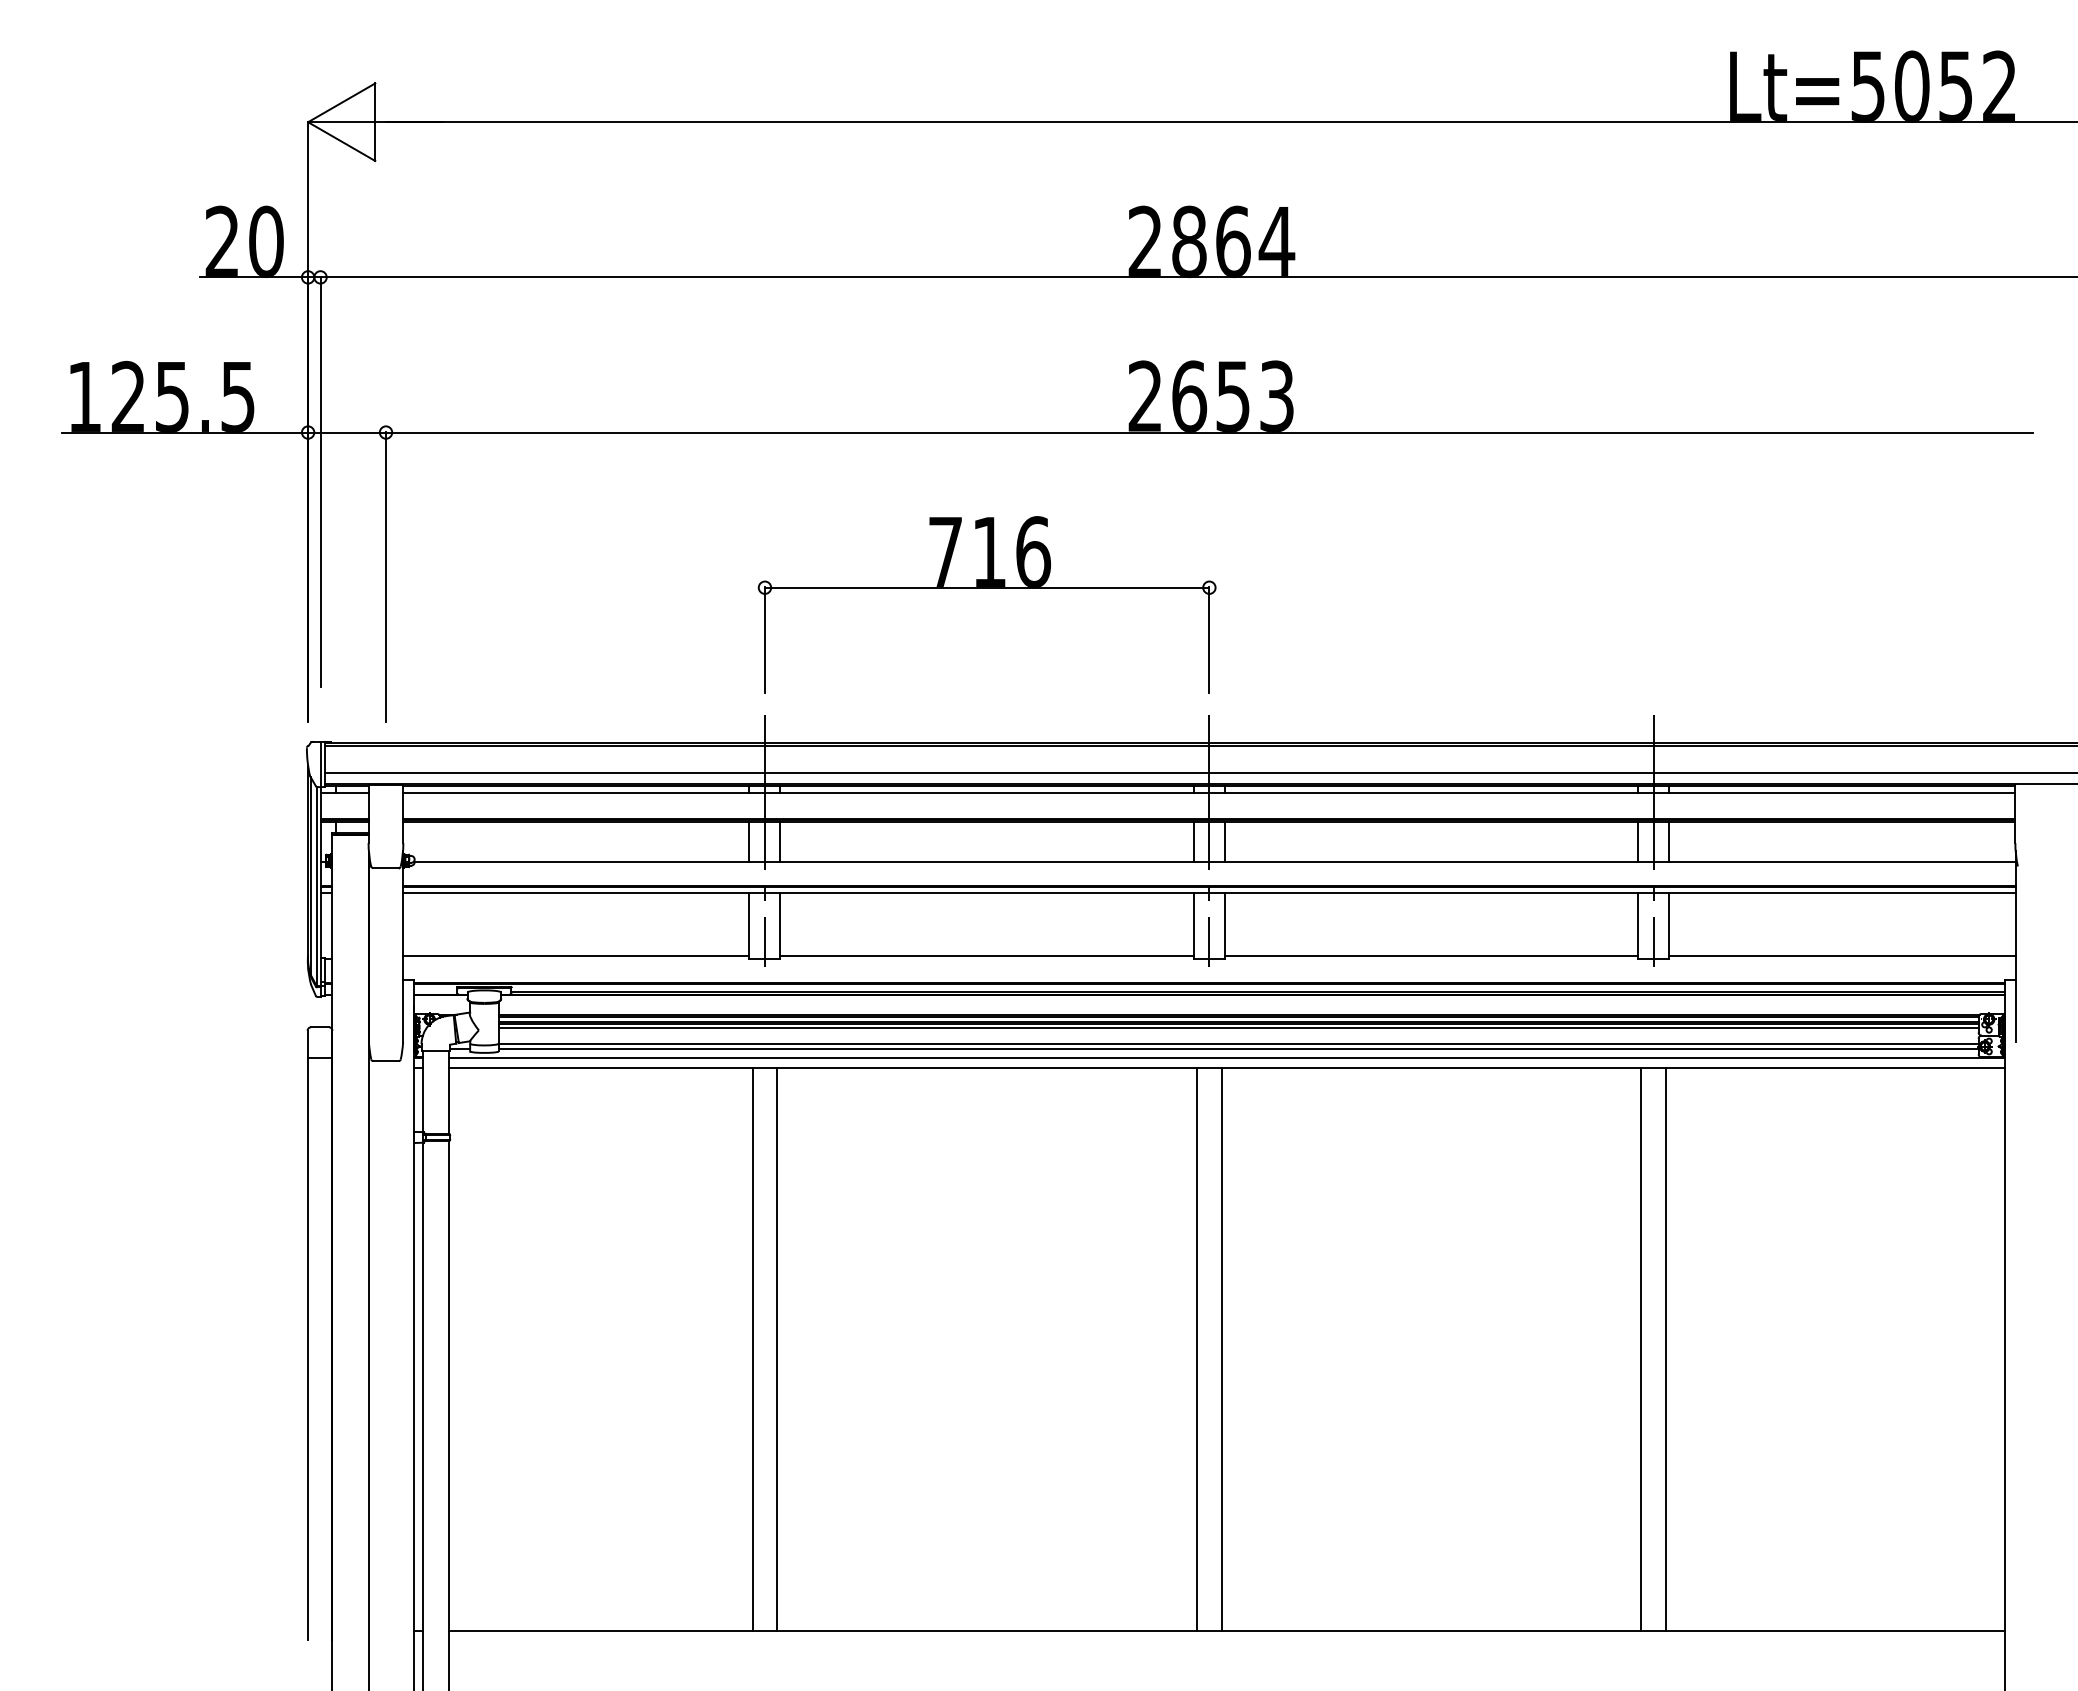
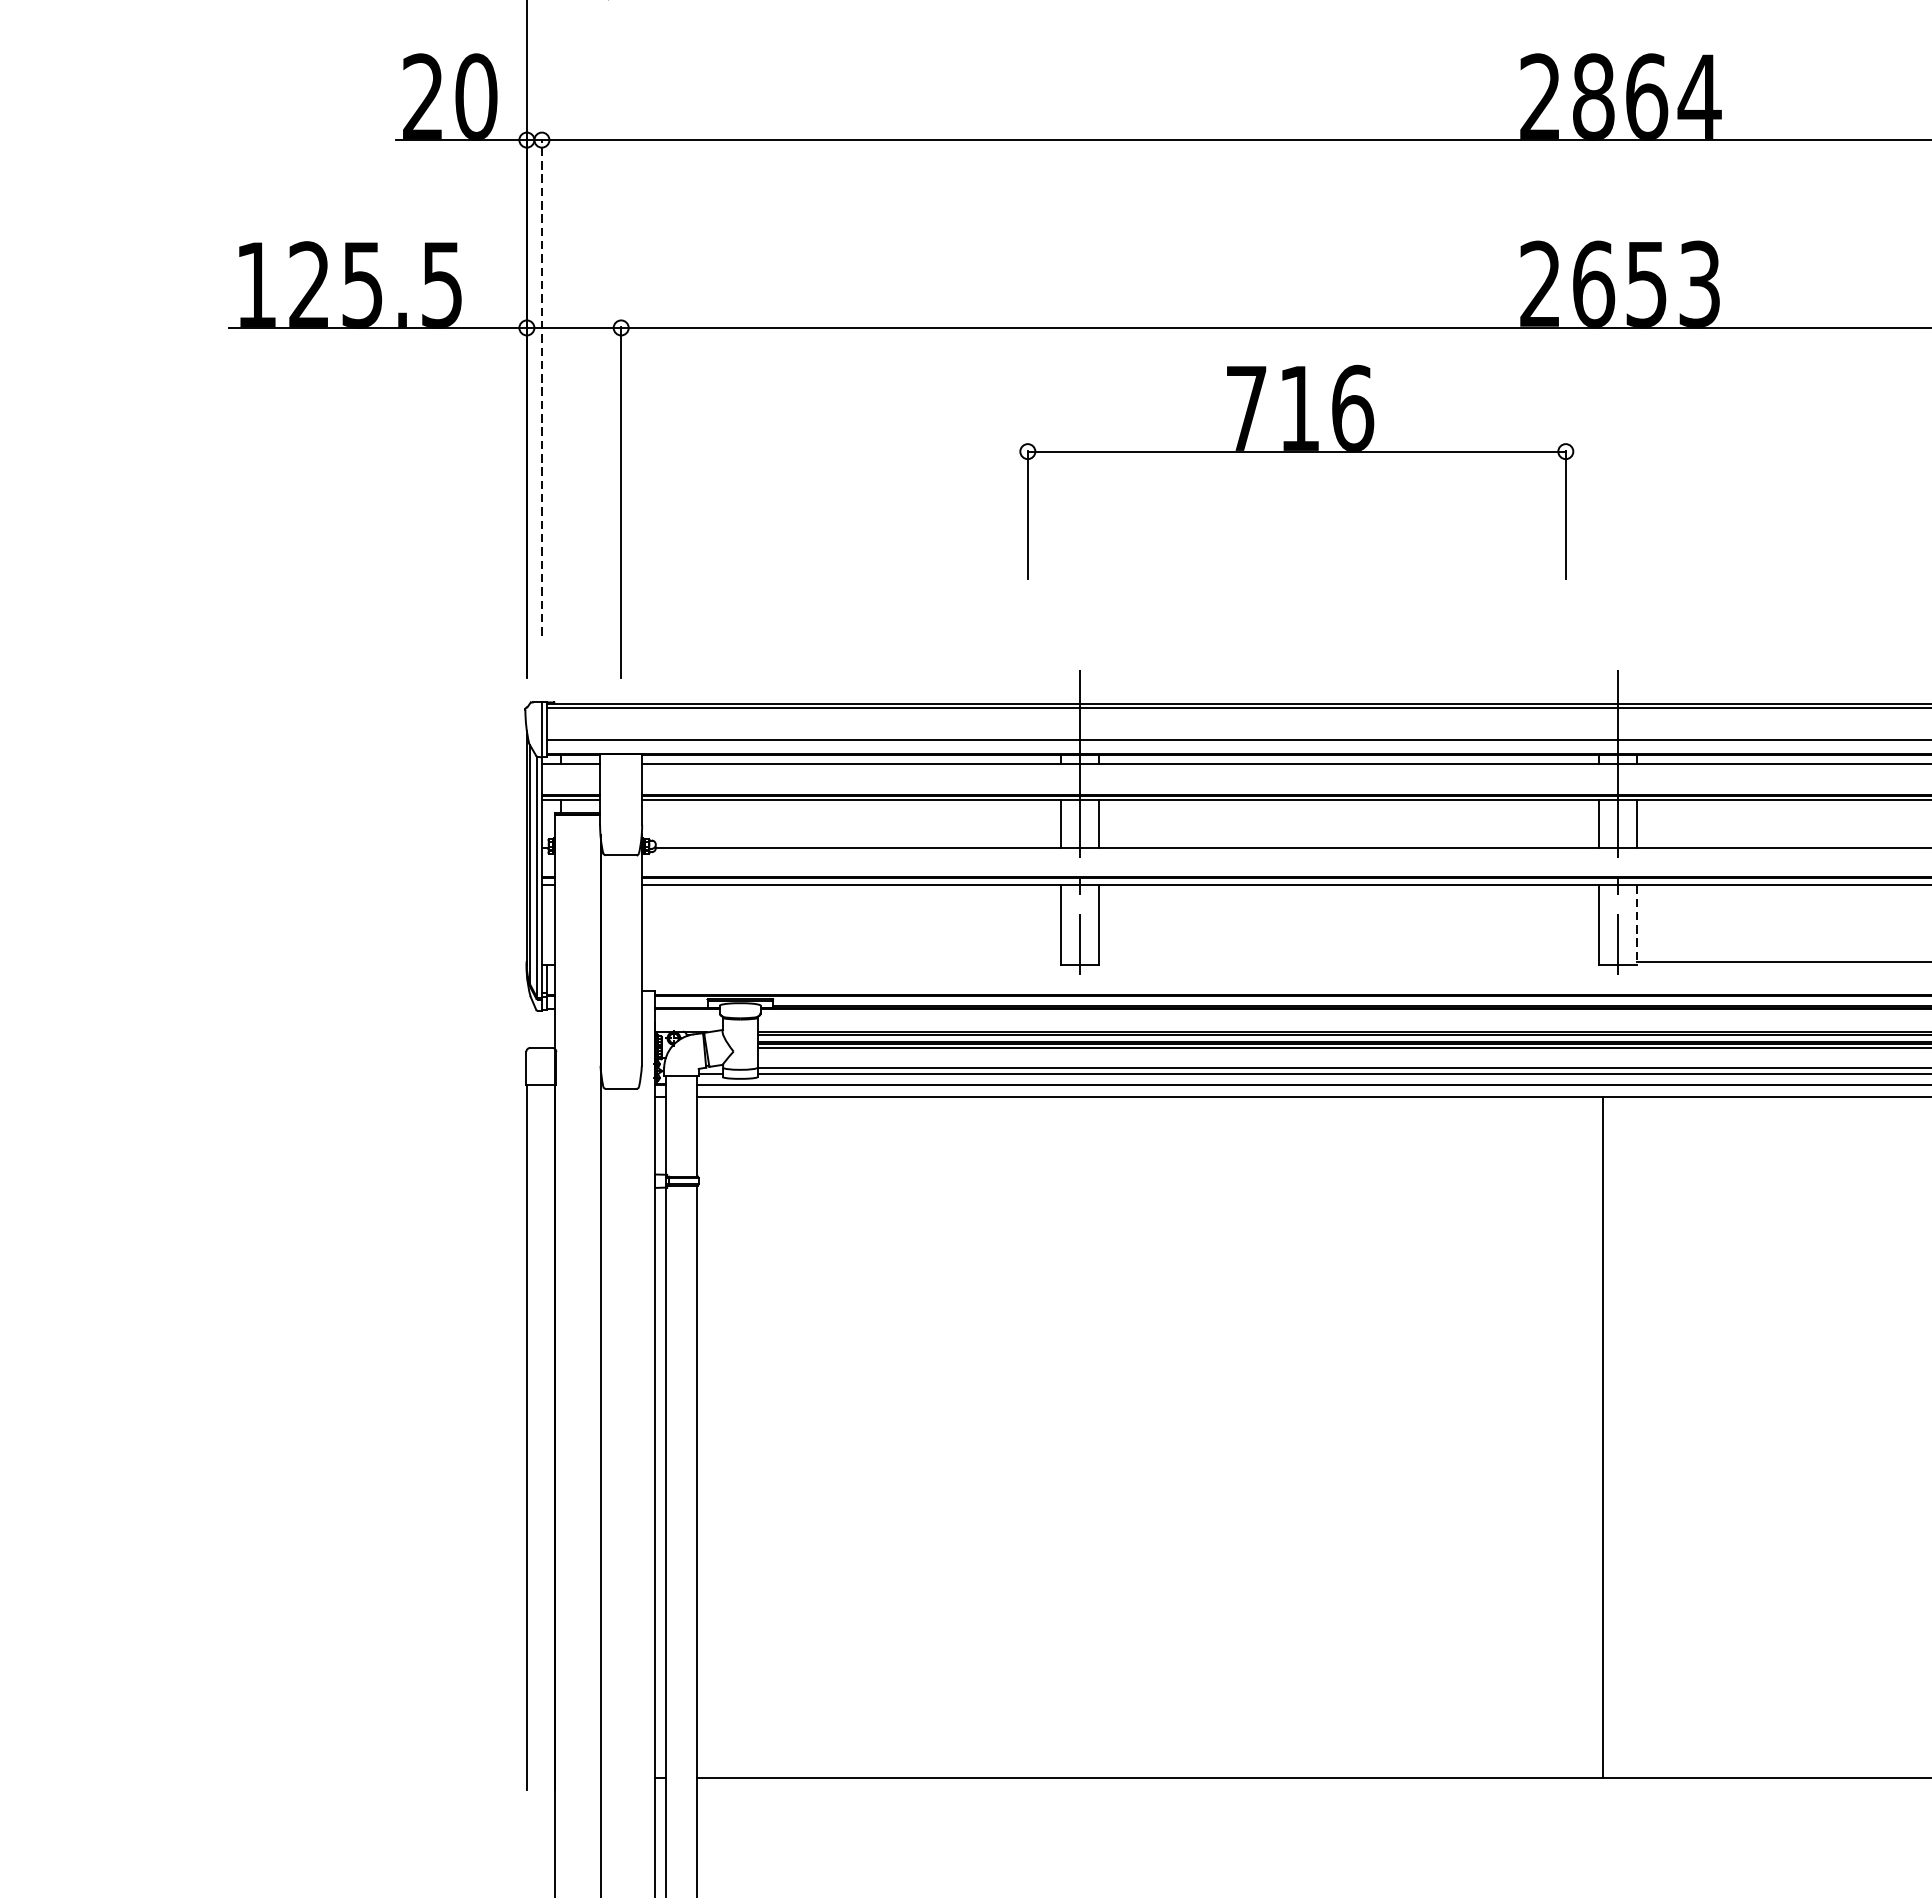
line: (320, 481) -> (541, 387), solid -> dashed
part: (986, 588) -> (1296, 452), moved
line: (1224, 926) -> (1636, 925), solid -> dashed
line: (576, 956) -> (851, 962), removed
line: (986, 956) -> (1348, 962), removed
line: (752, 1348) -> (1064, 1436), removed
line: (777, 1348) -> (1095, 1436), removed
line: (1221, 1348) -> (1632, 1436), removed

